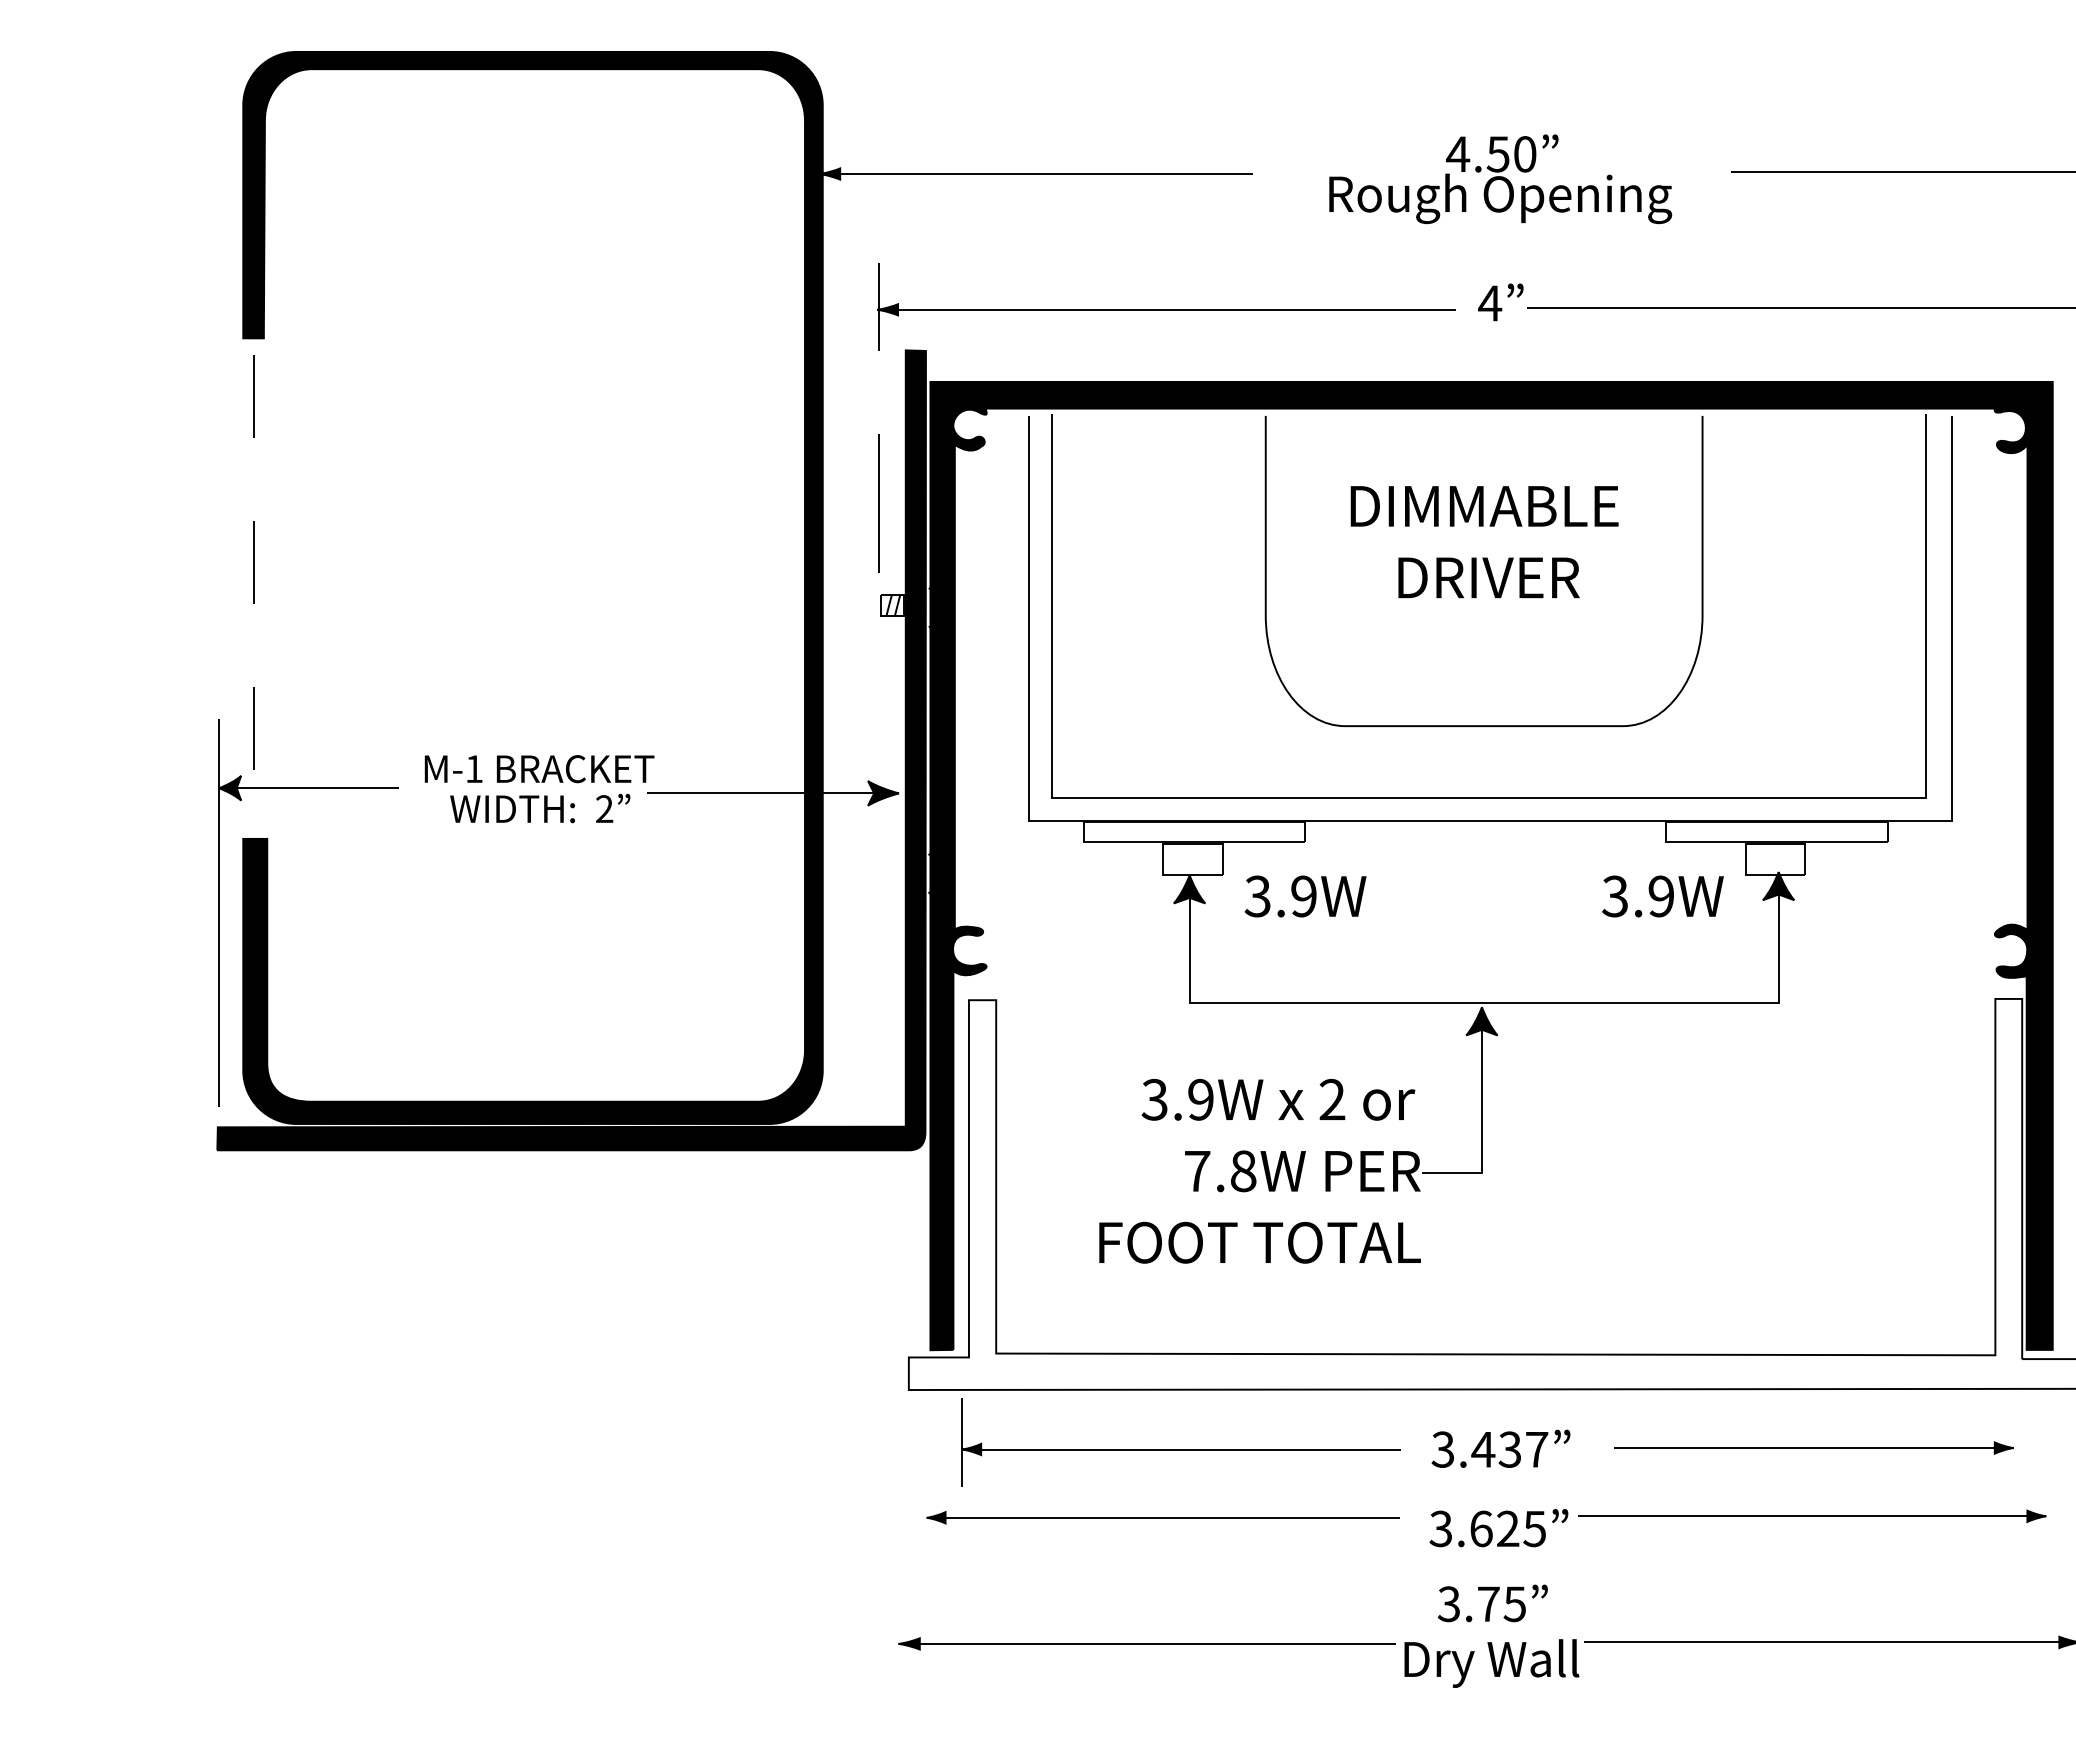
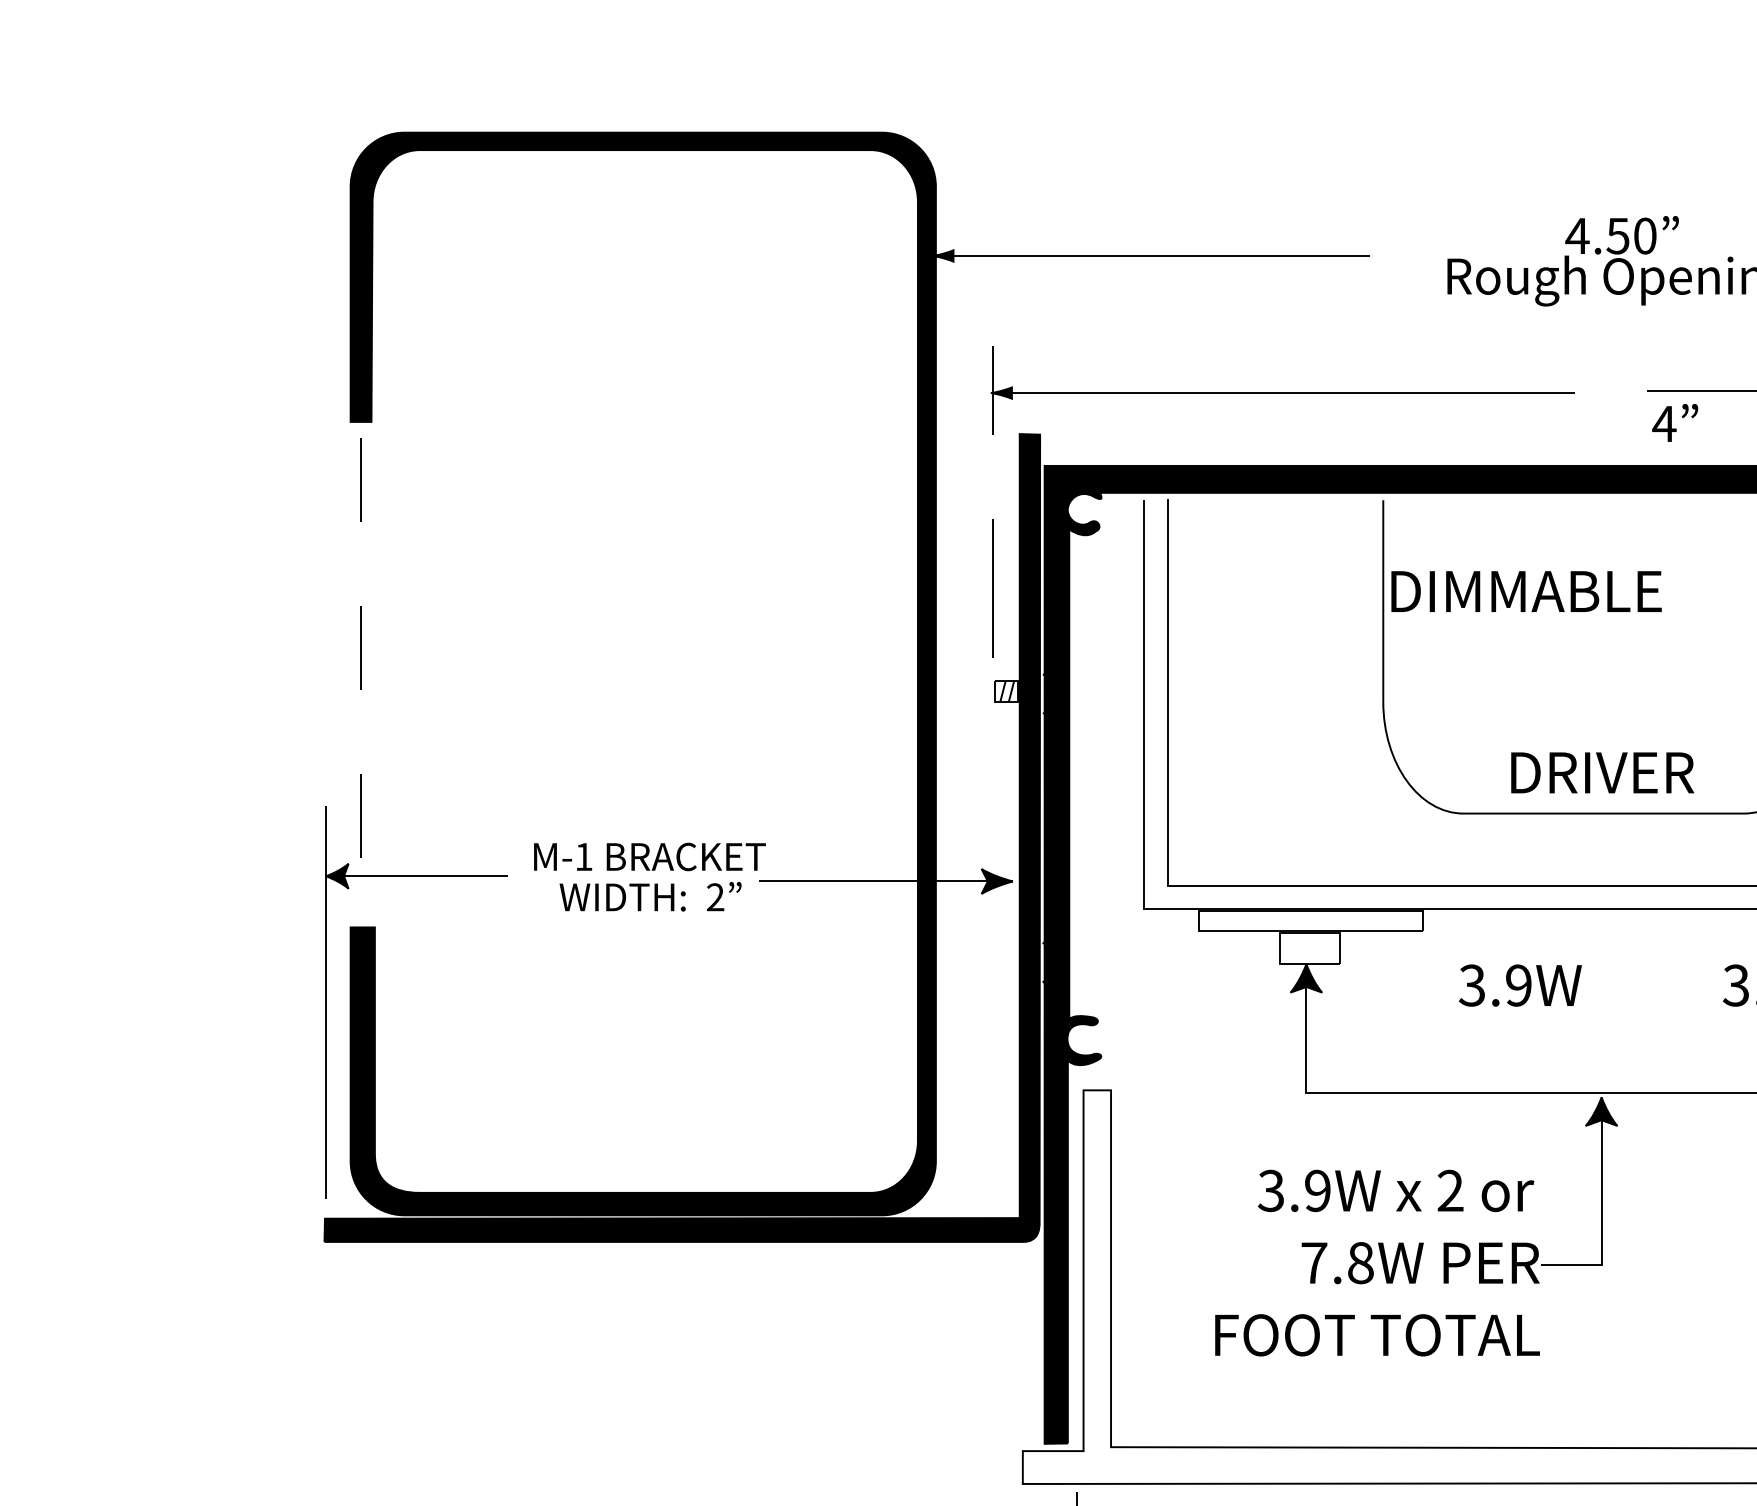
text: (1500, 302) -> (1674, 423), moved
text: (1484, 506) -> (1526, 591), moved
text: (1488, 577) -> (1602, 772), moved
text: (1305, 896) -> (1520, 985), moved

